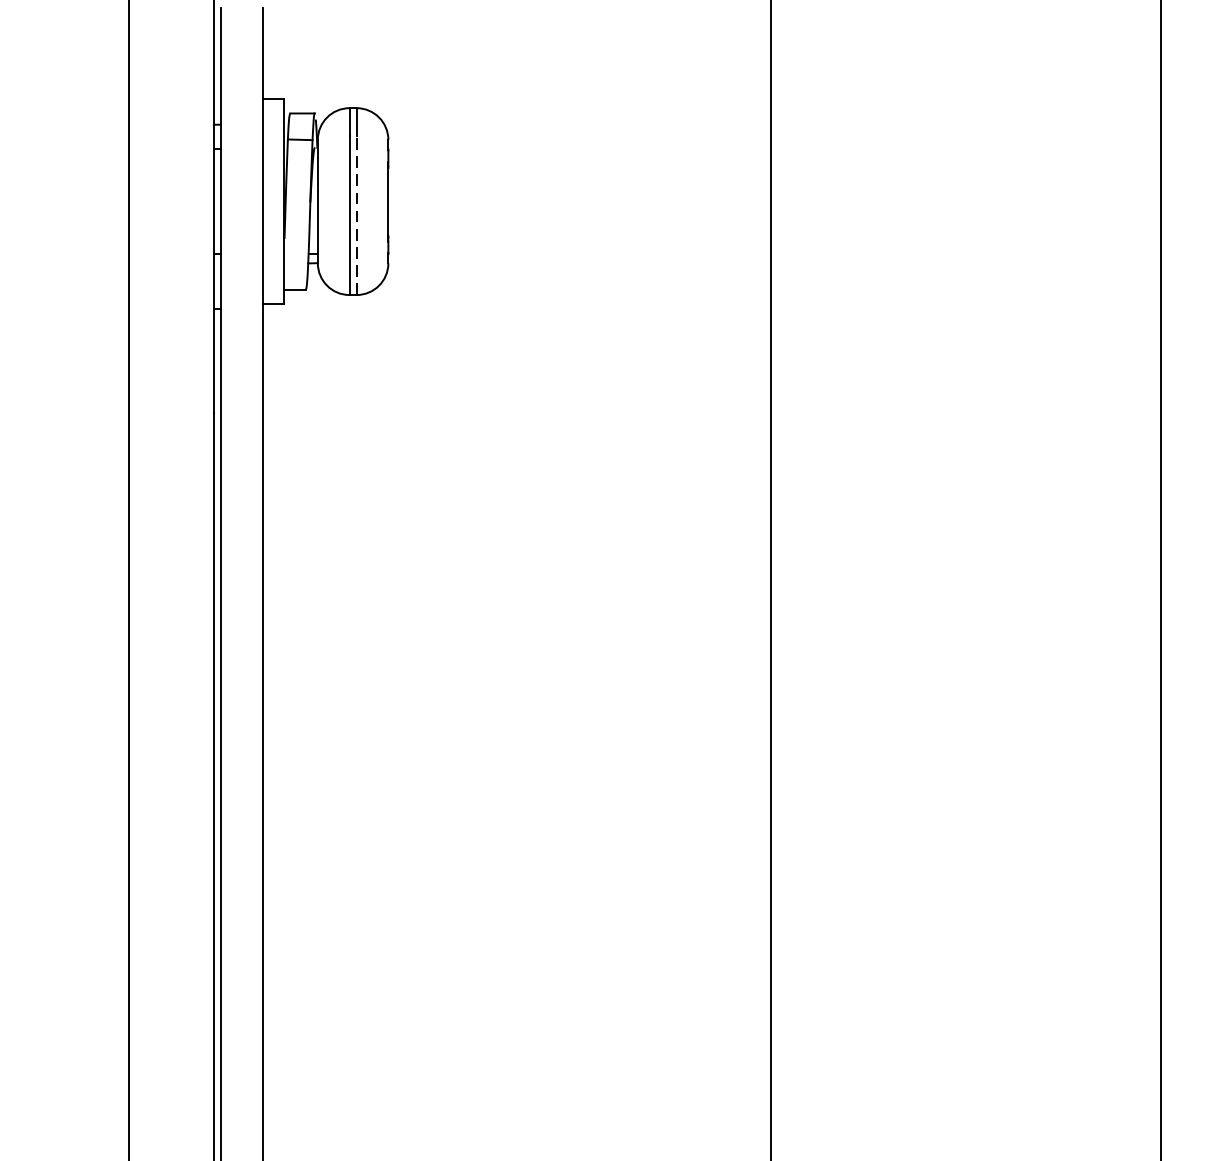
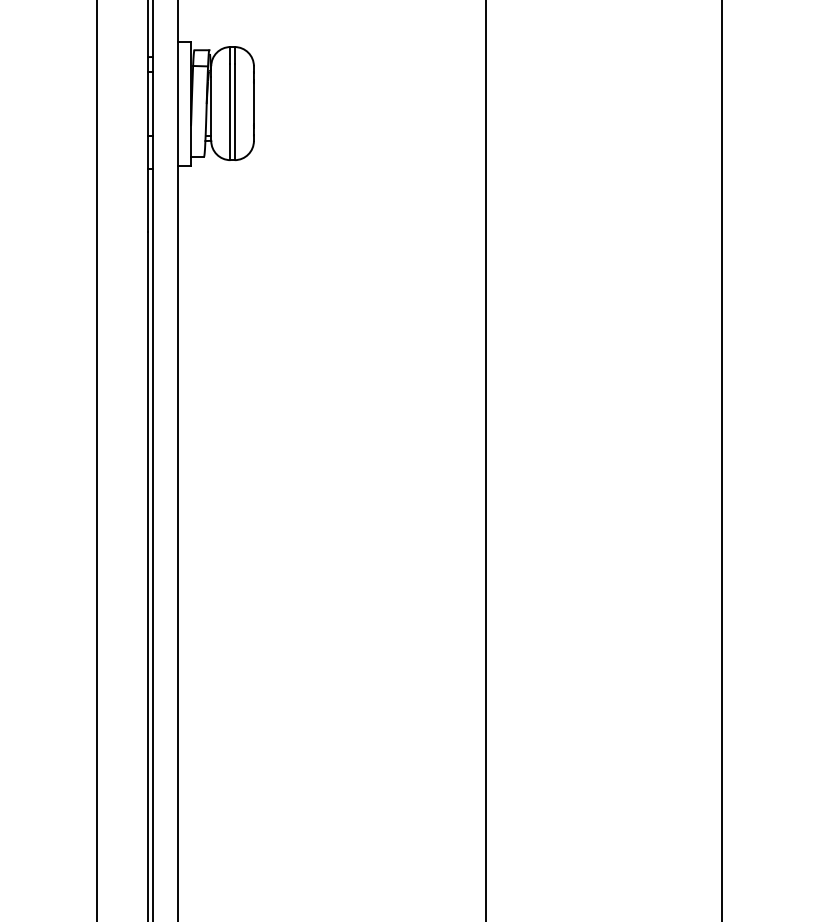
line: (356, 214) -> (234, 111), dashed -> solid

